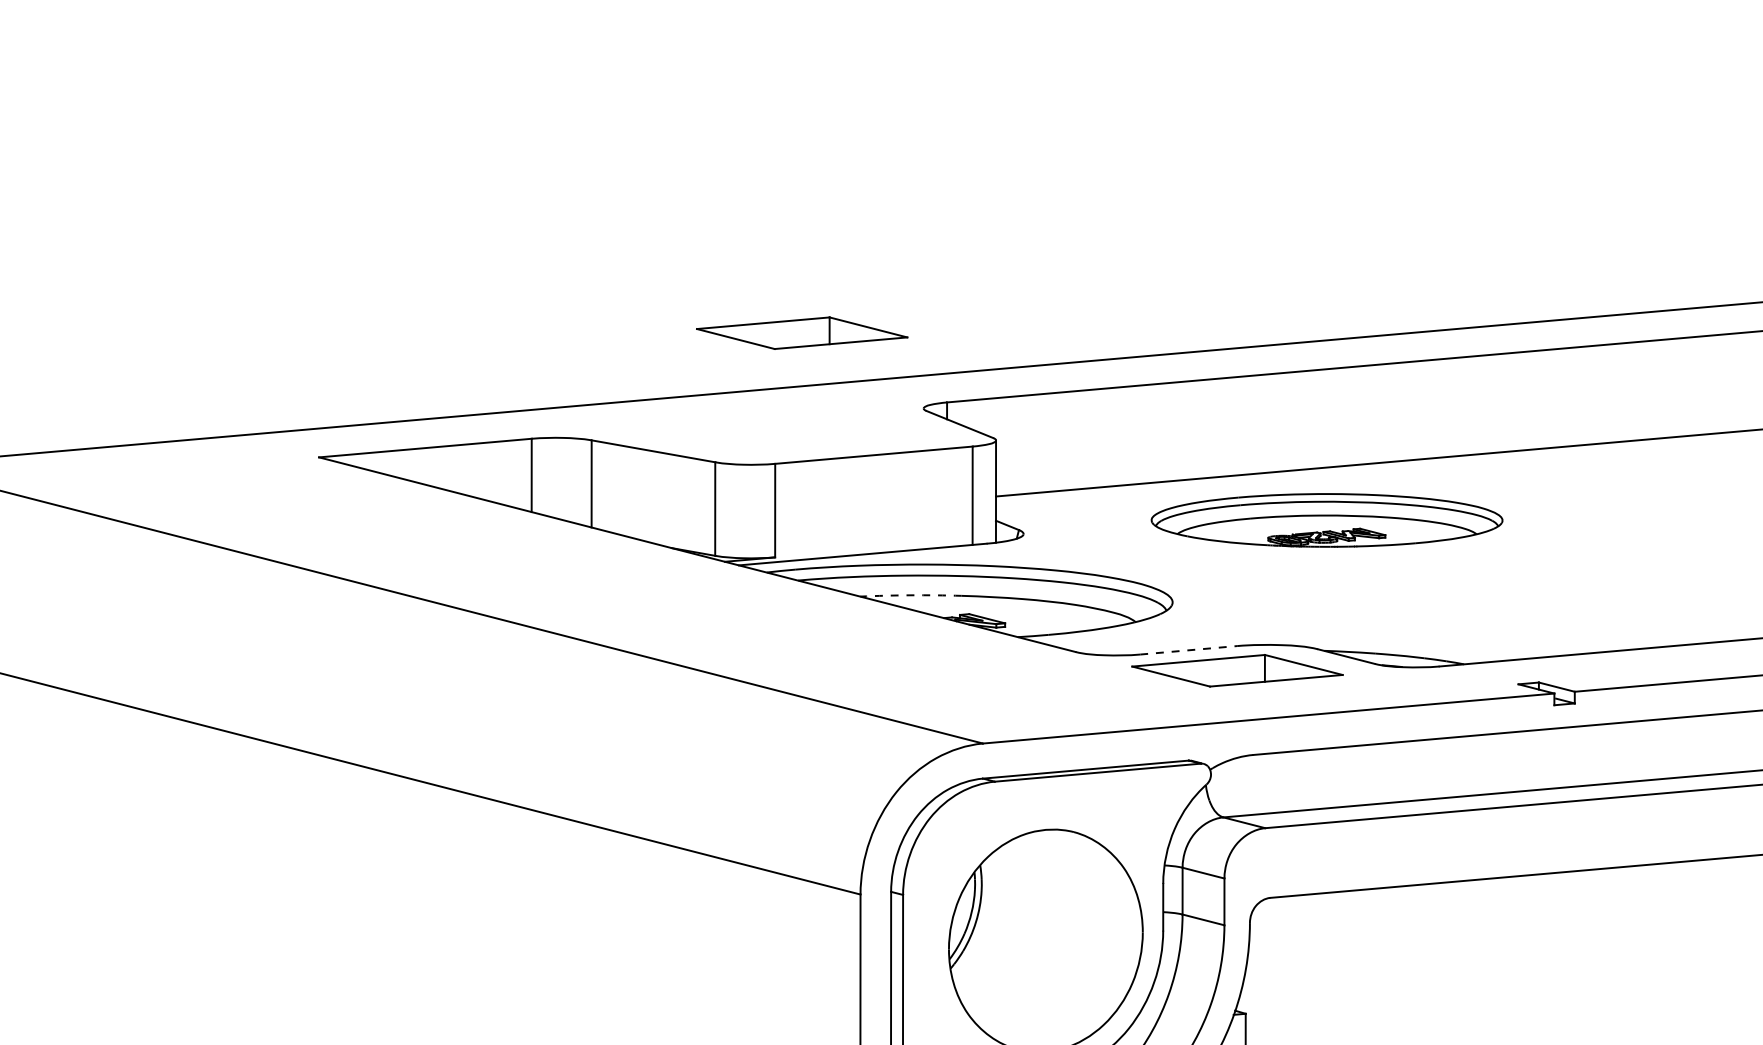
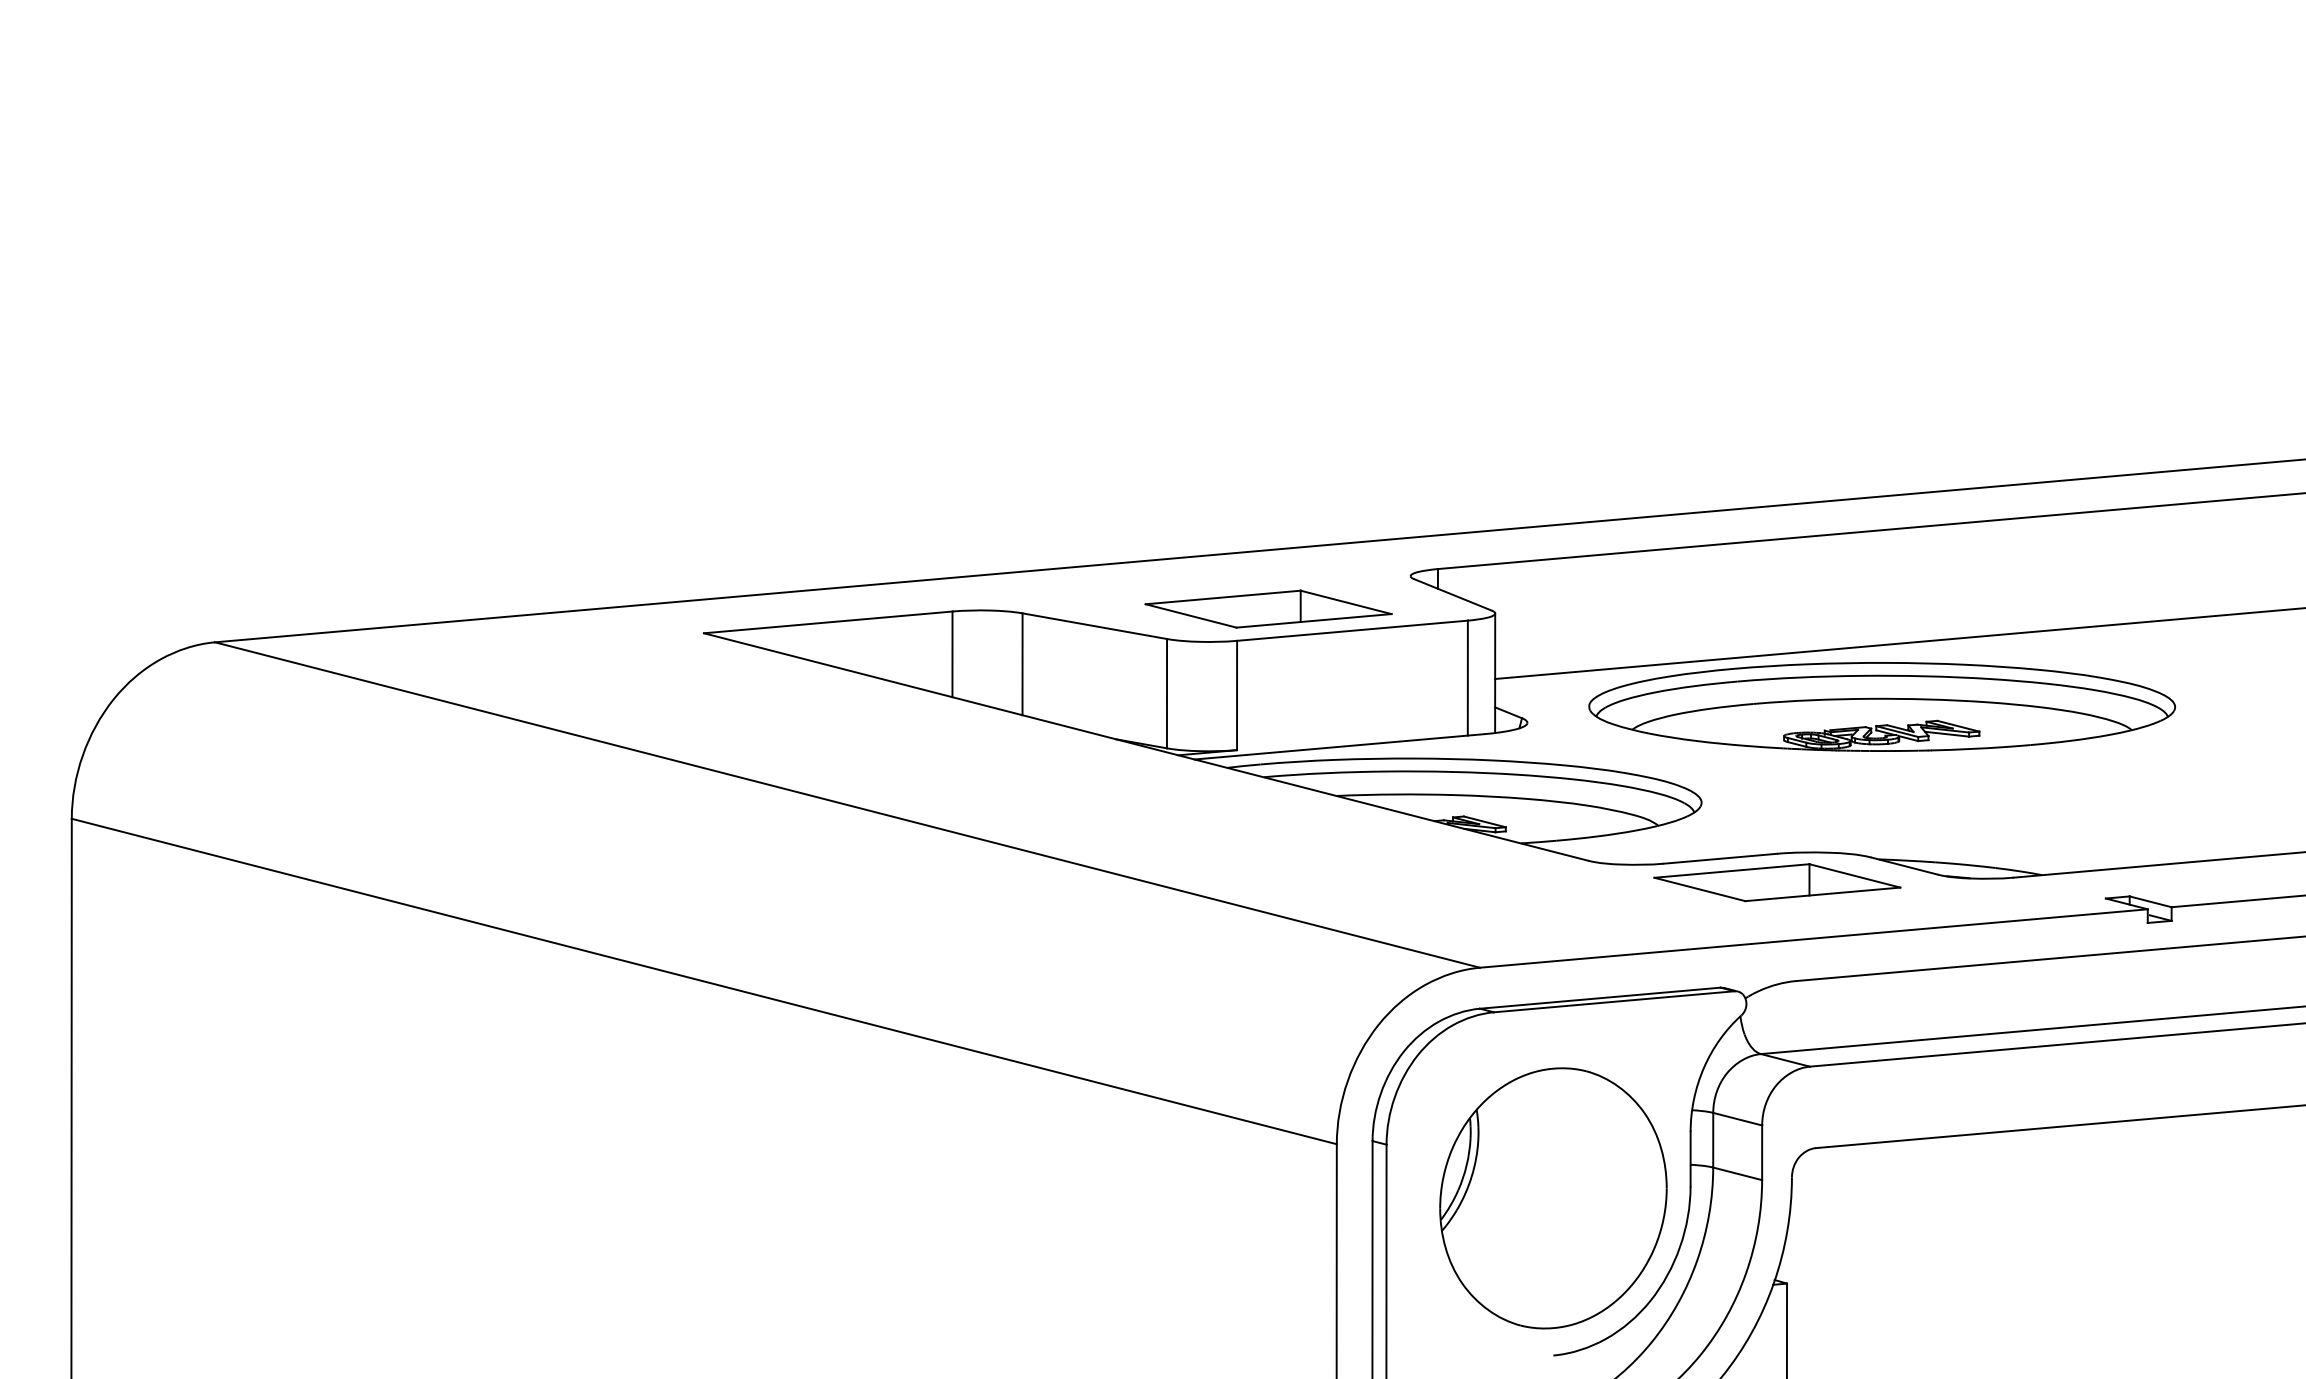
part: (802, 332) -> (1268, 608), moved
part: (1326, 520) -> (1881, 706), size x1.43
arc: (910, 595) -> (1395, 794), dashed -> solid
line: (1188, 650) -> (1720, 858), dashed -> solid

